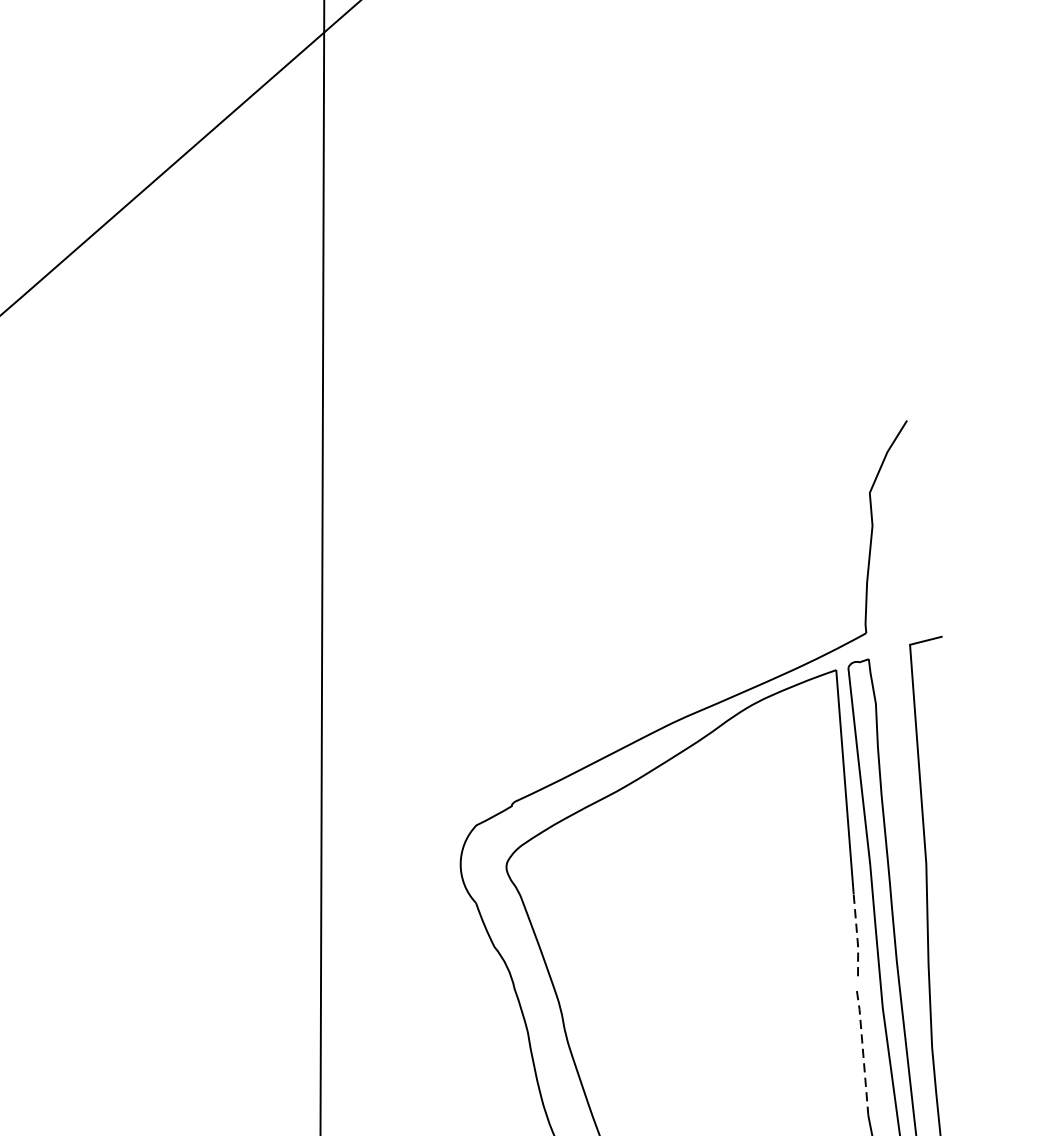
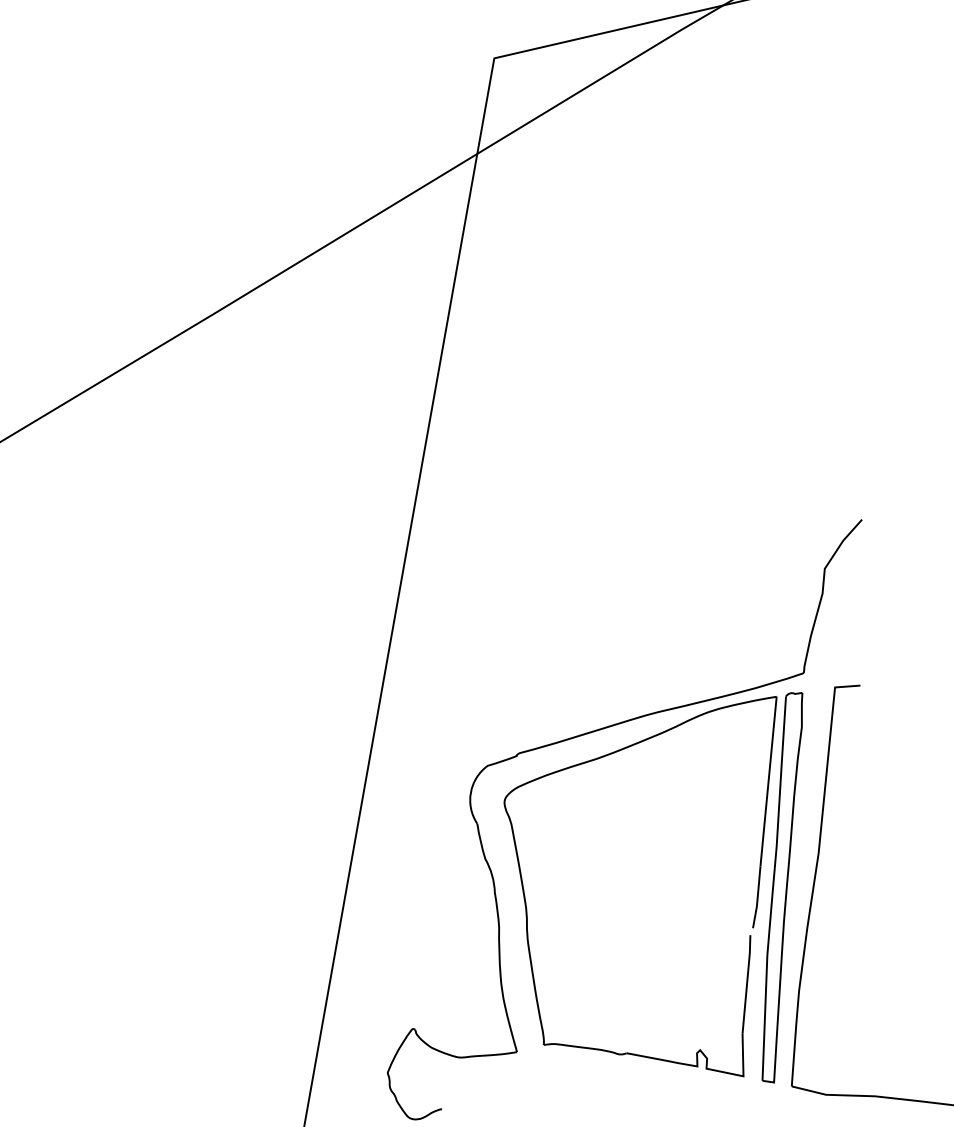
line: (856, 935) -> (757, 897), dashed -> solid
line: (863, 1049) -> (747, 983), dashed -> solid

